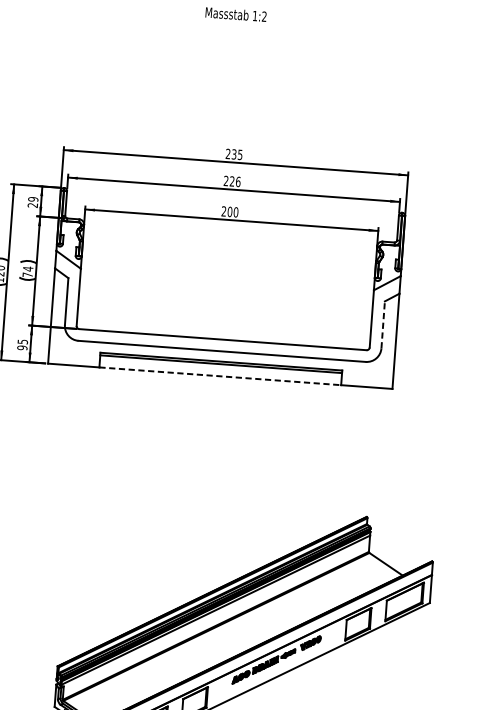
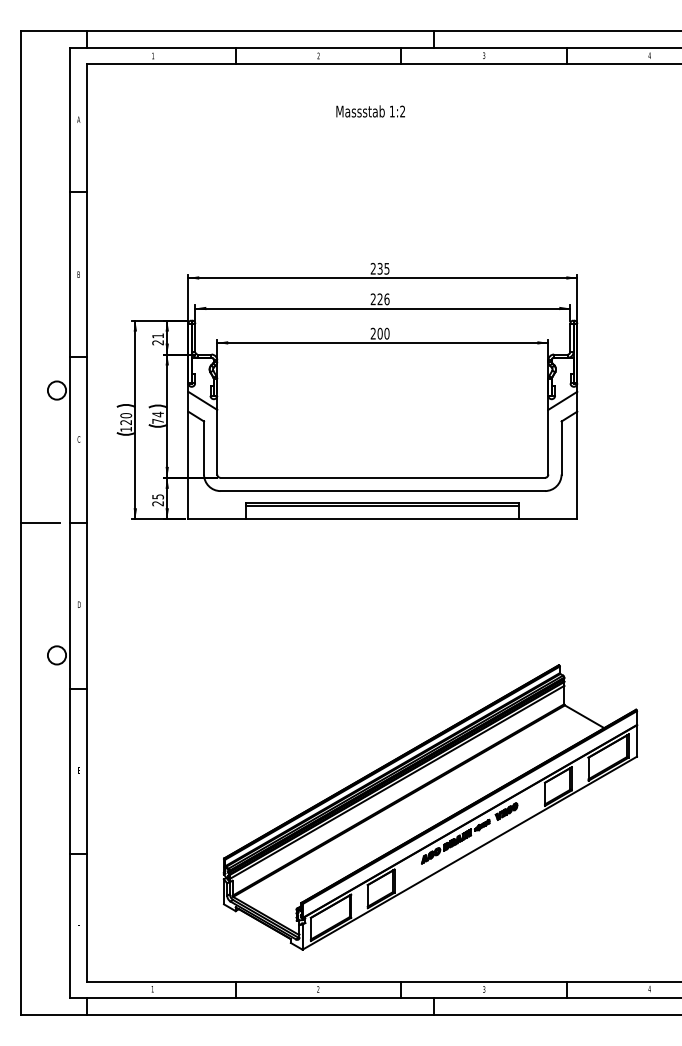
text: (33, 199) -> (158, 335), 29 -> 21
line: (383, 325) -> (561, 448), dashed -> solid
text: (22, 347) -> (158, 503), 95 -> 25
line: (220, 376) -> (382, 519), dashed -> solid

